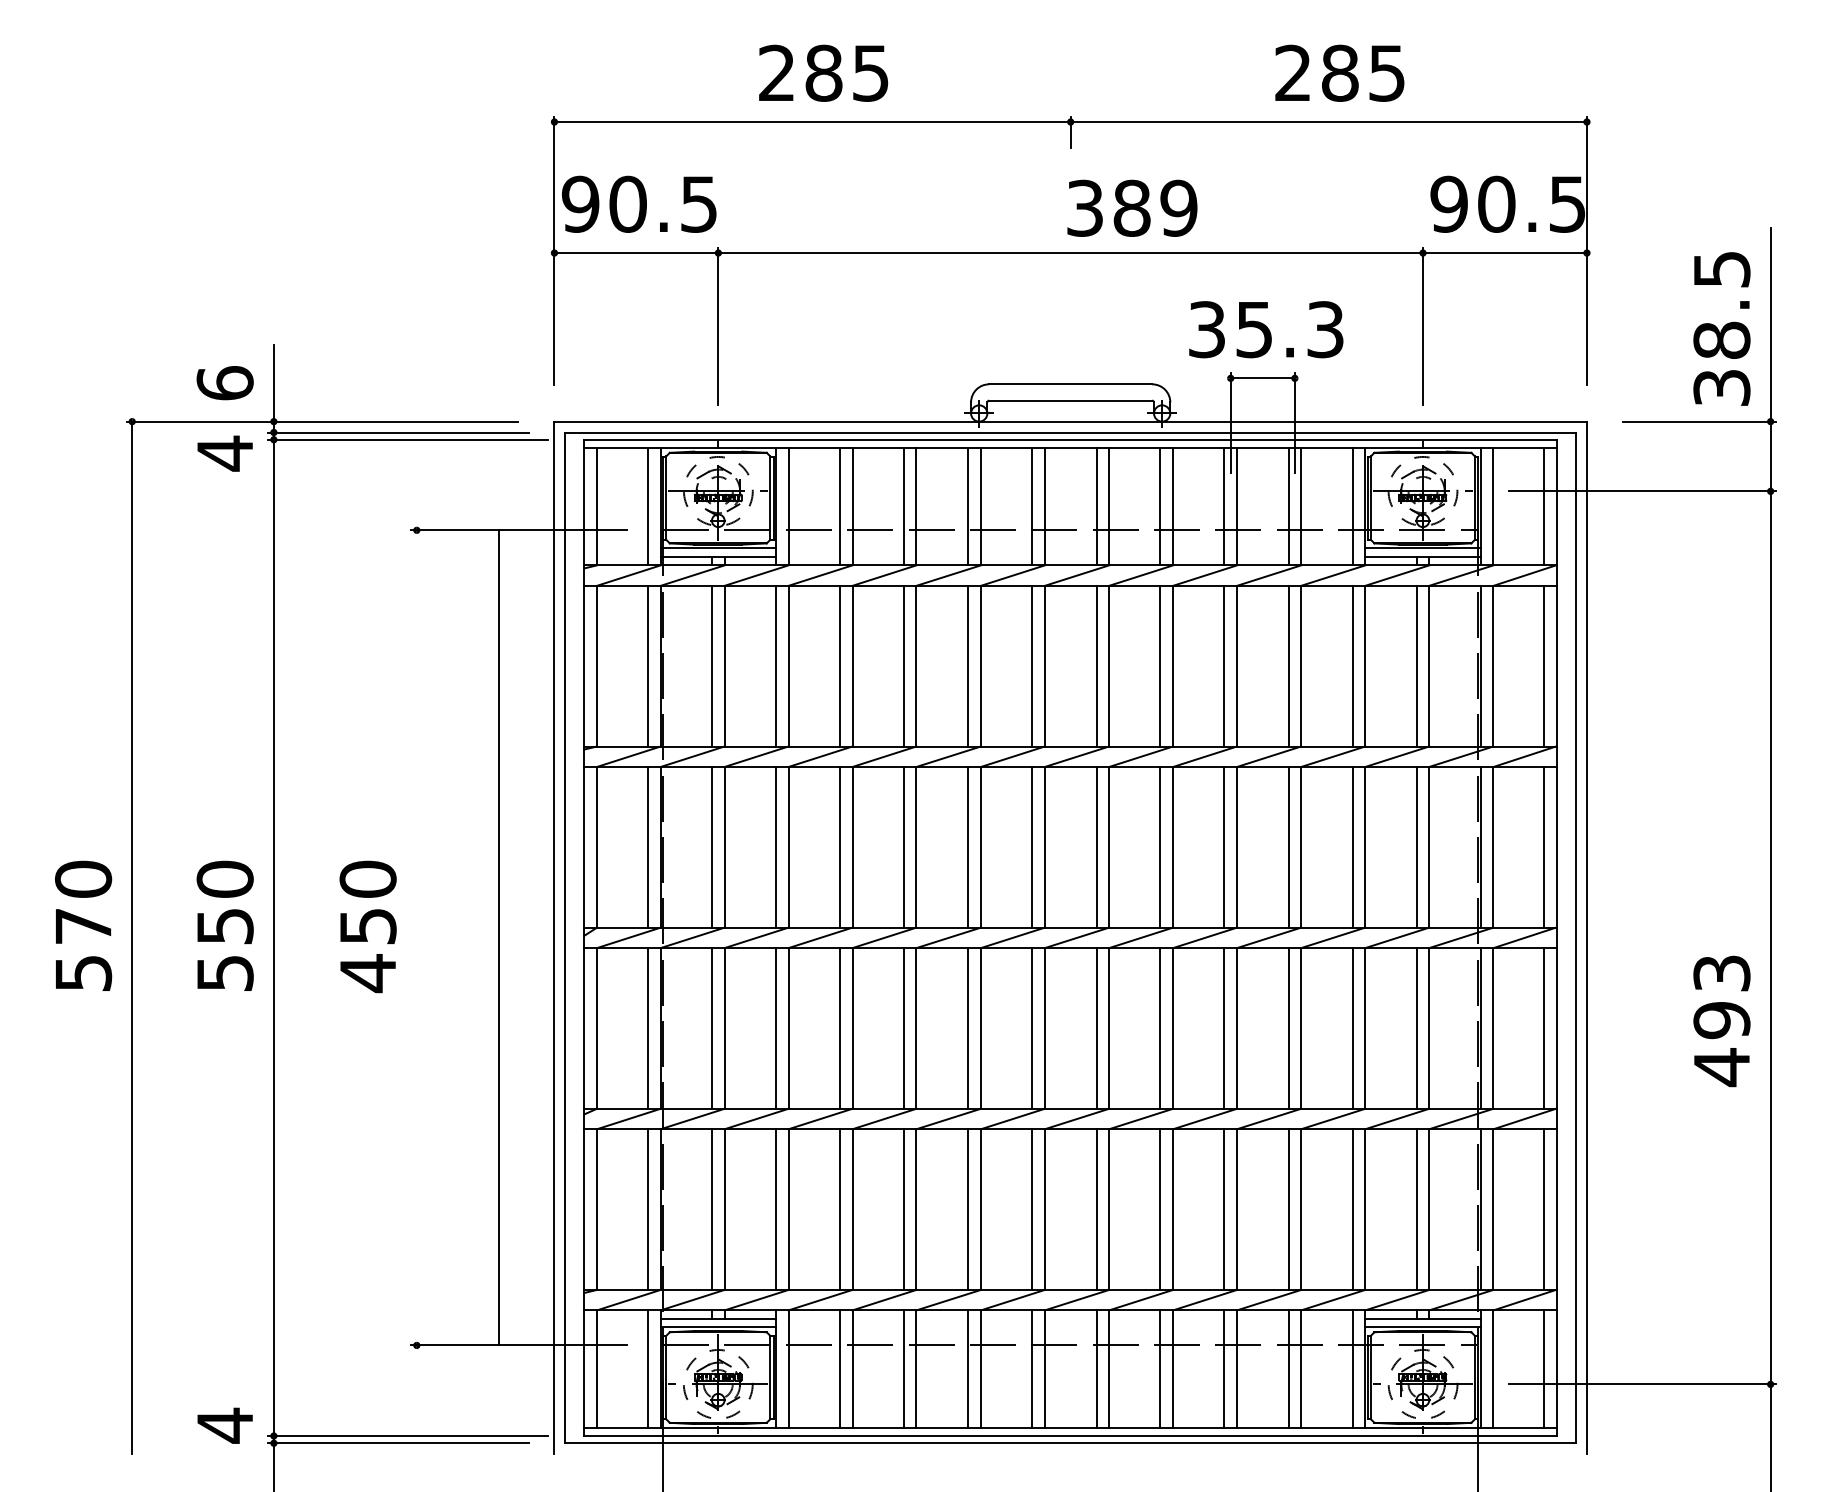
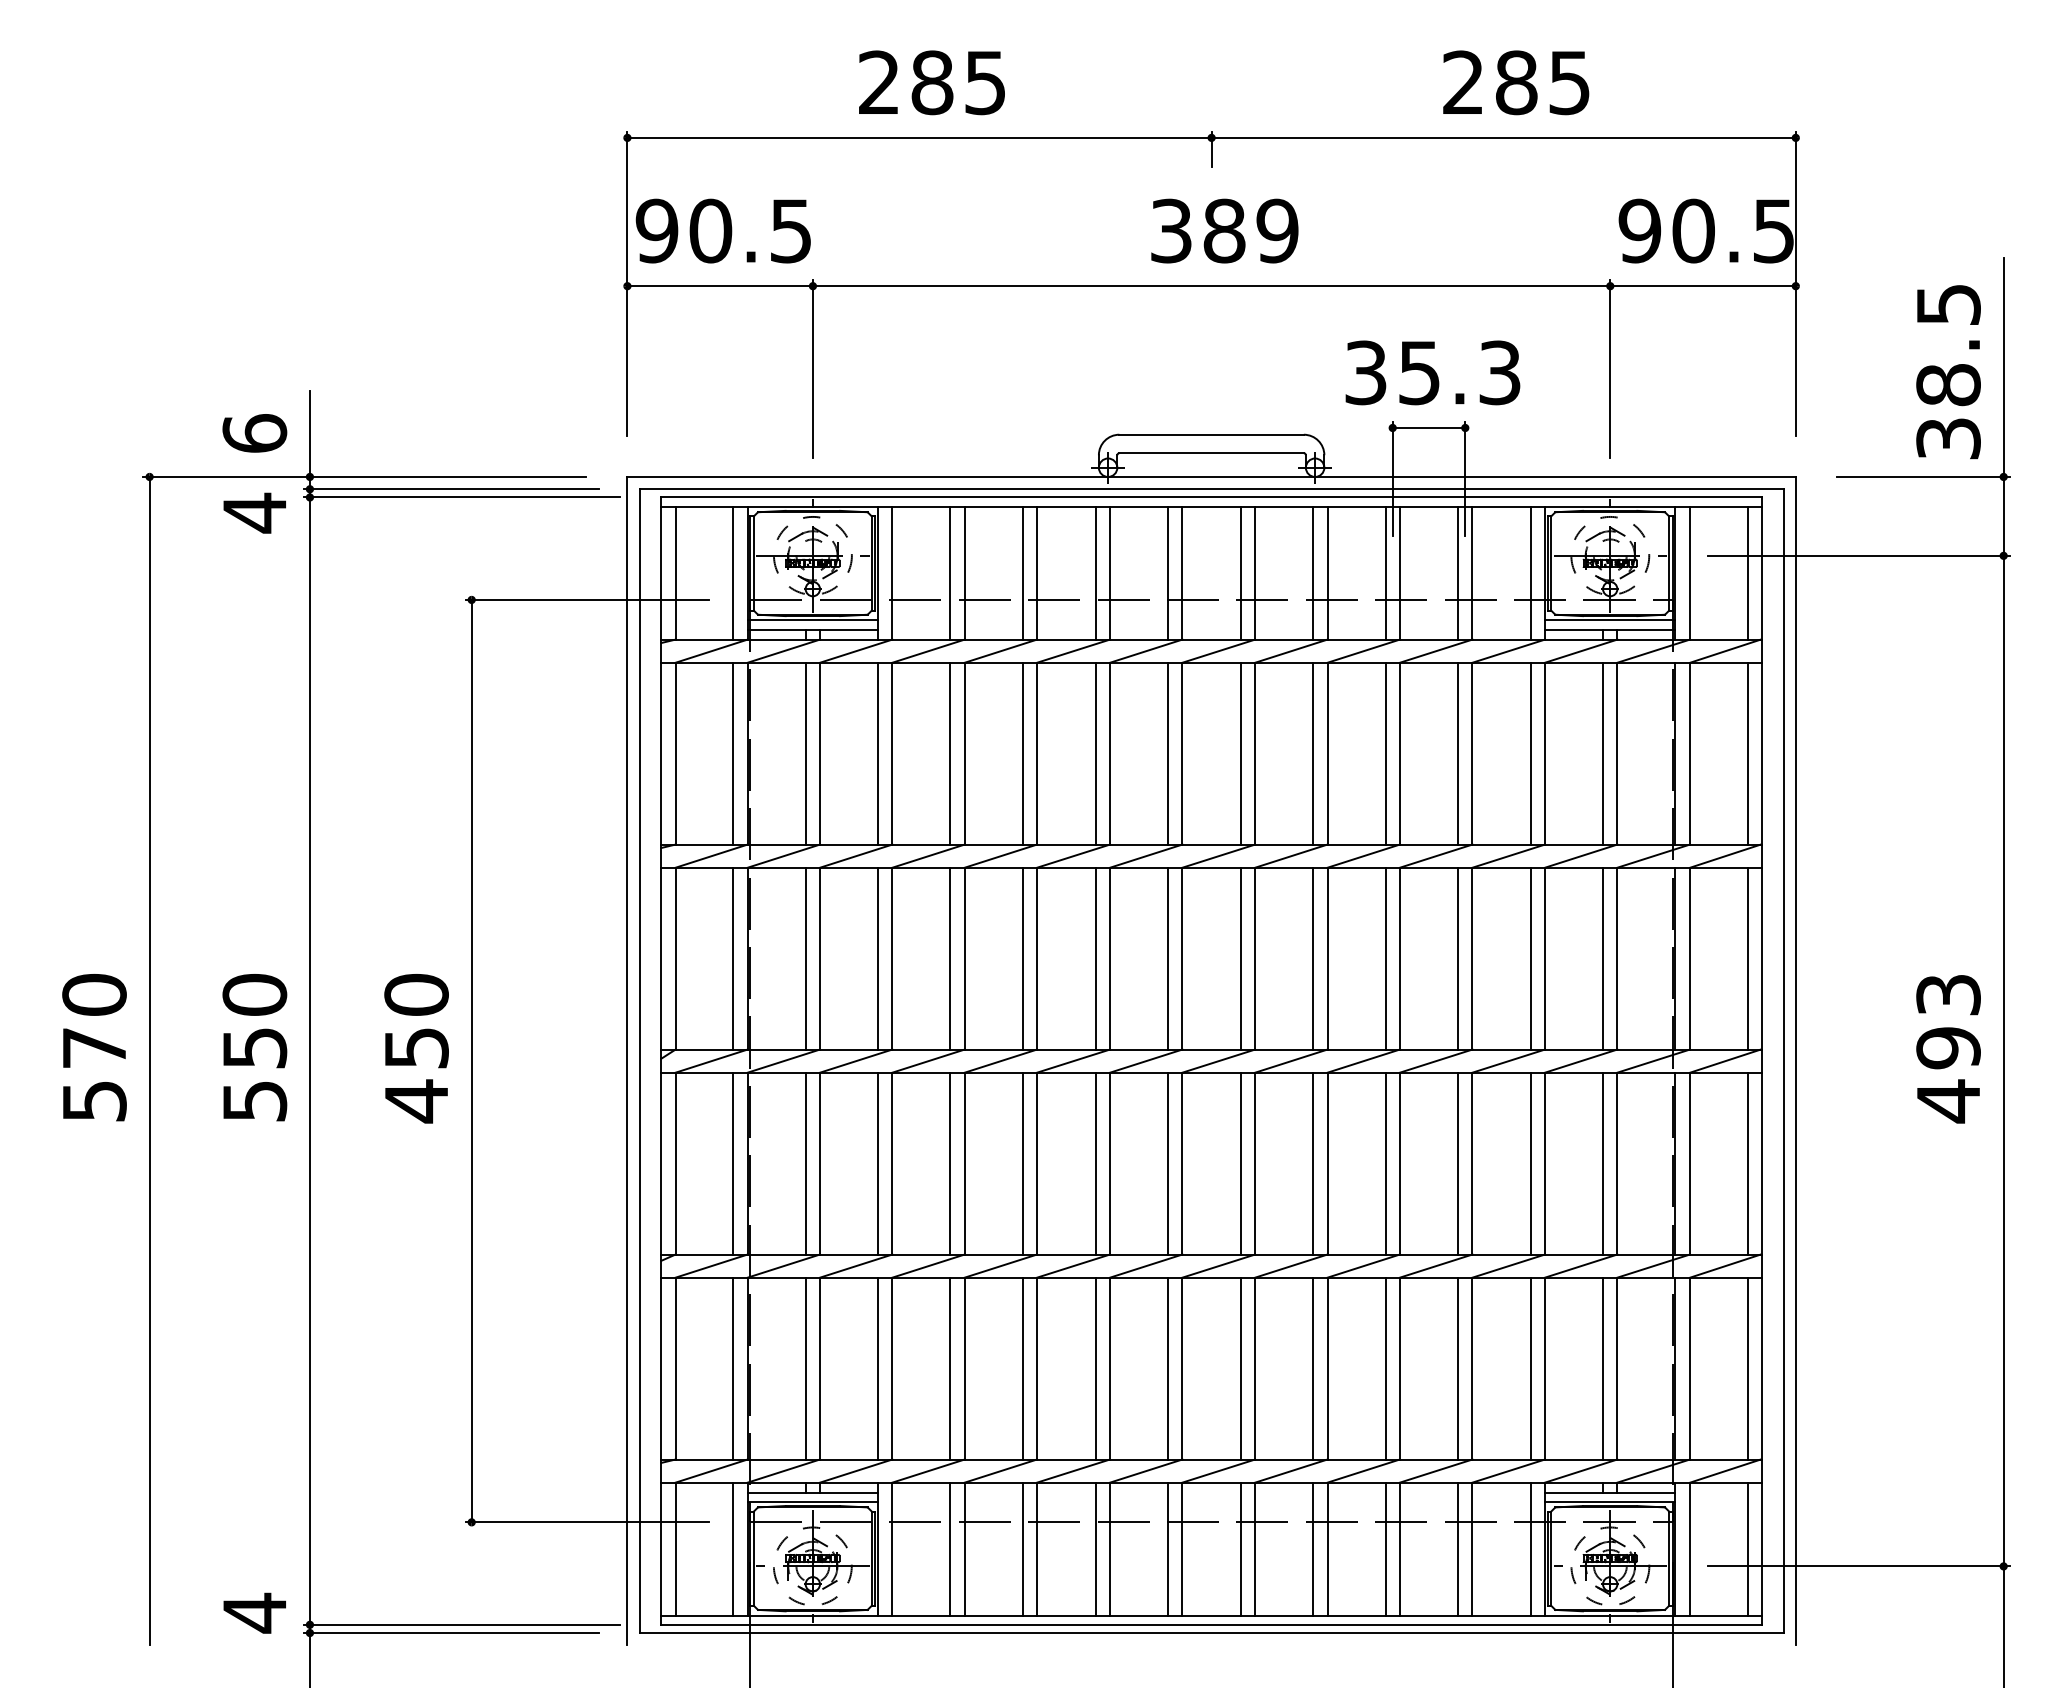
text: (1132, 207) -> (1224, 230), moved
line: (498, 937) -> (471, 1060), moved
text: (1721, 1021) -> (1948, 1049), moved

